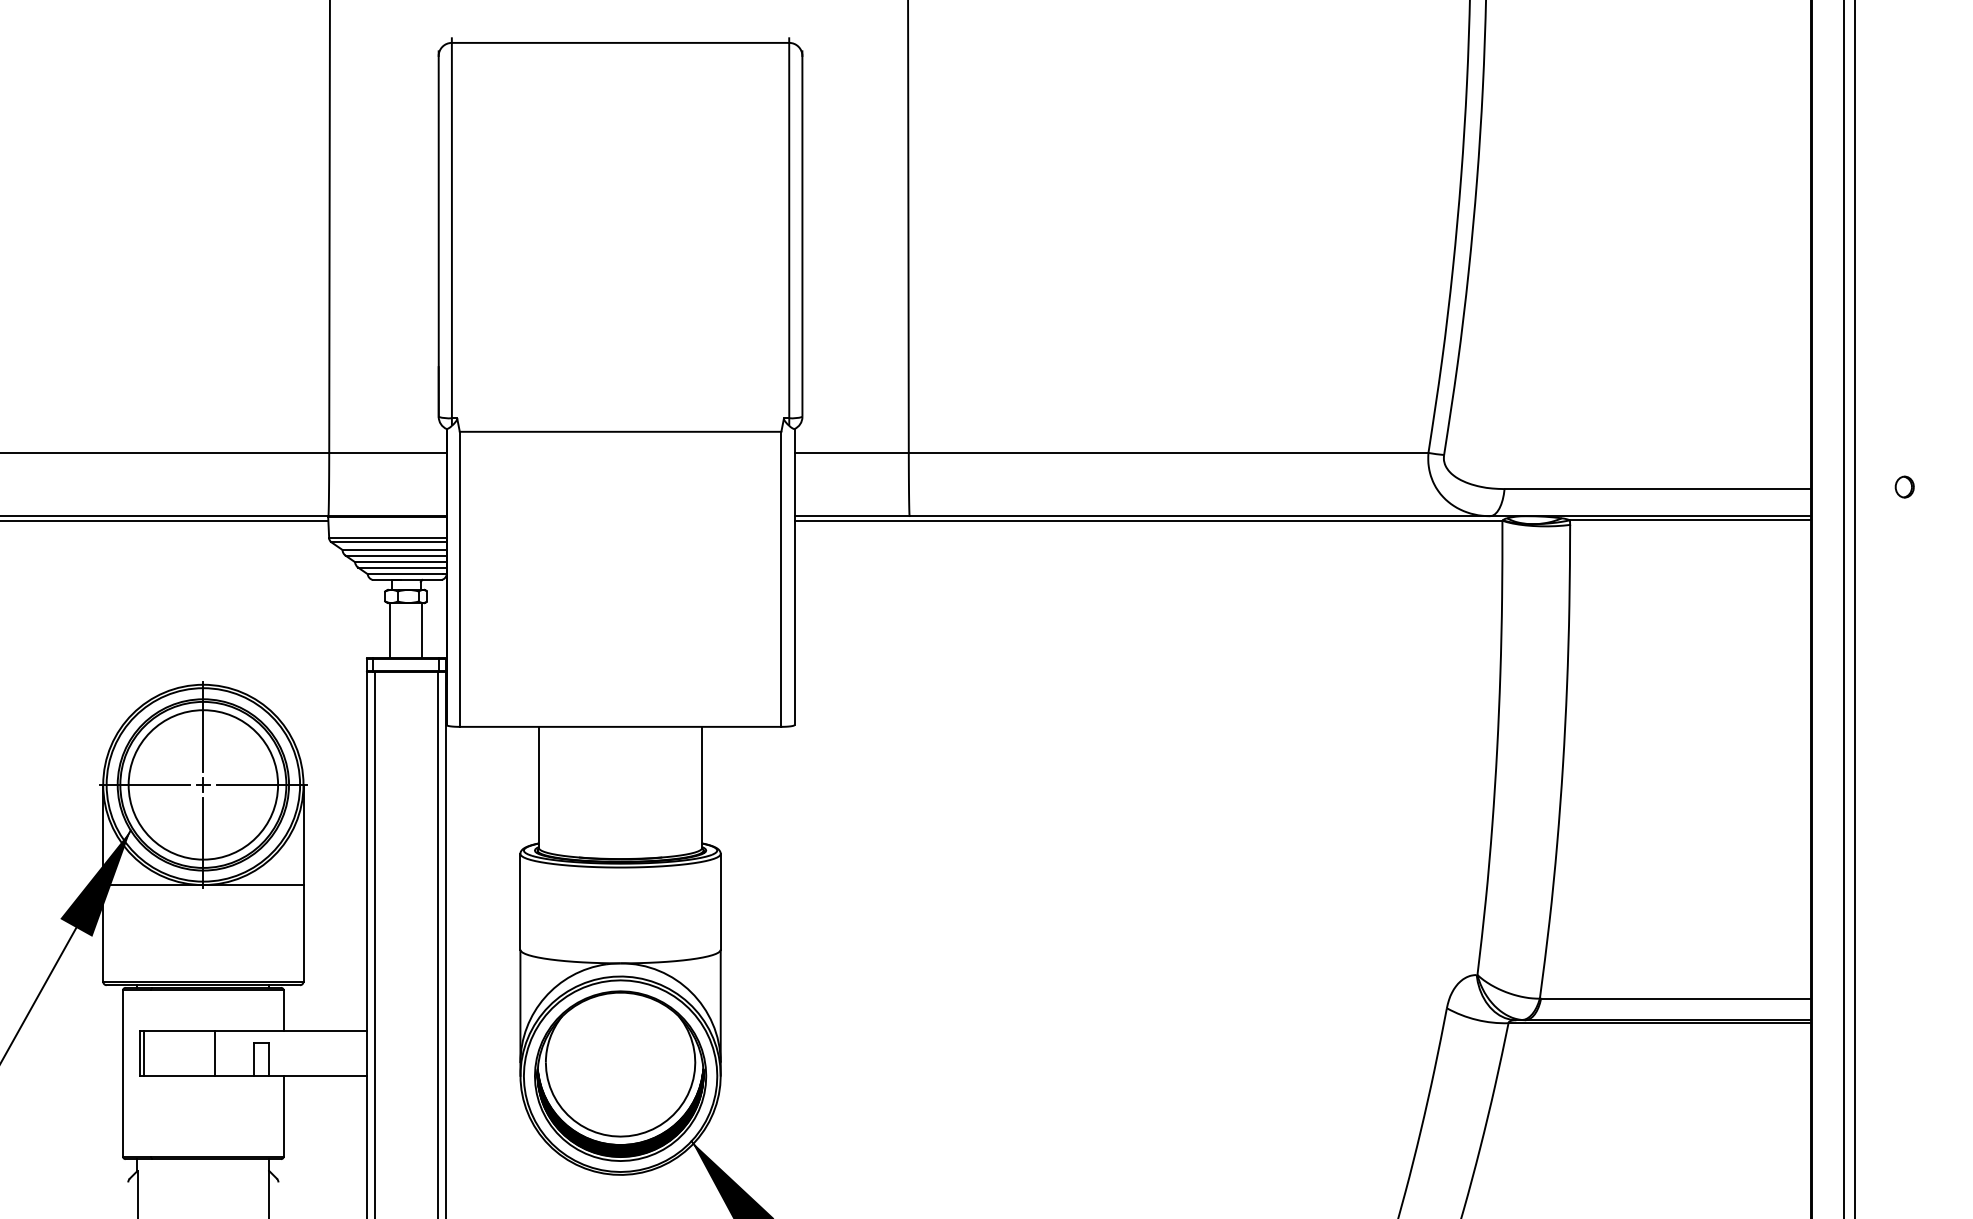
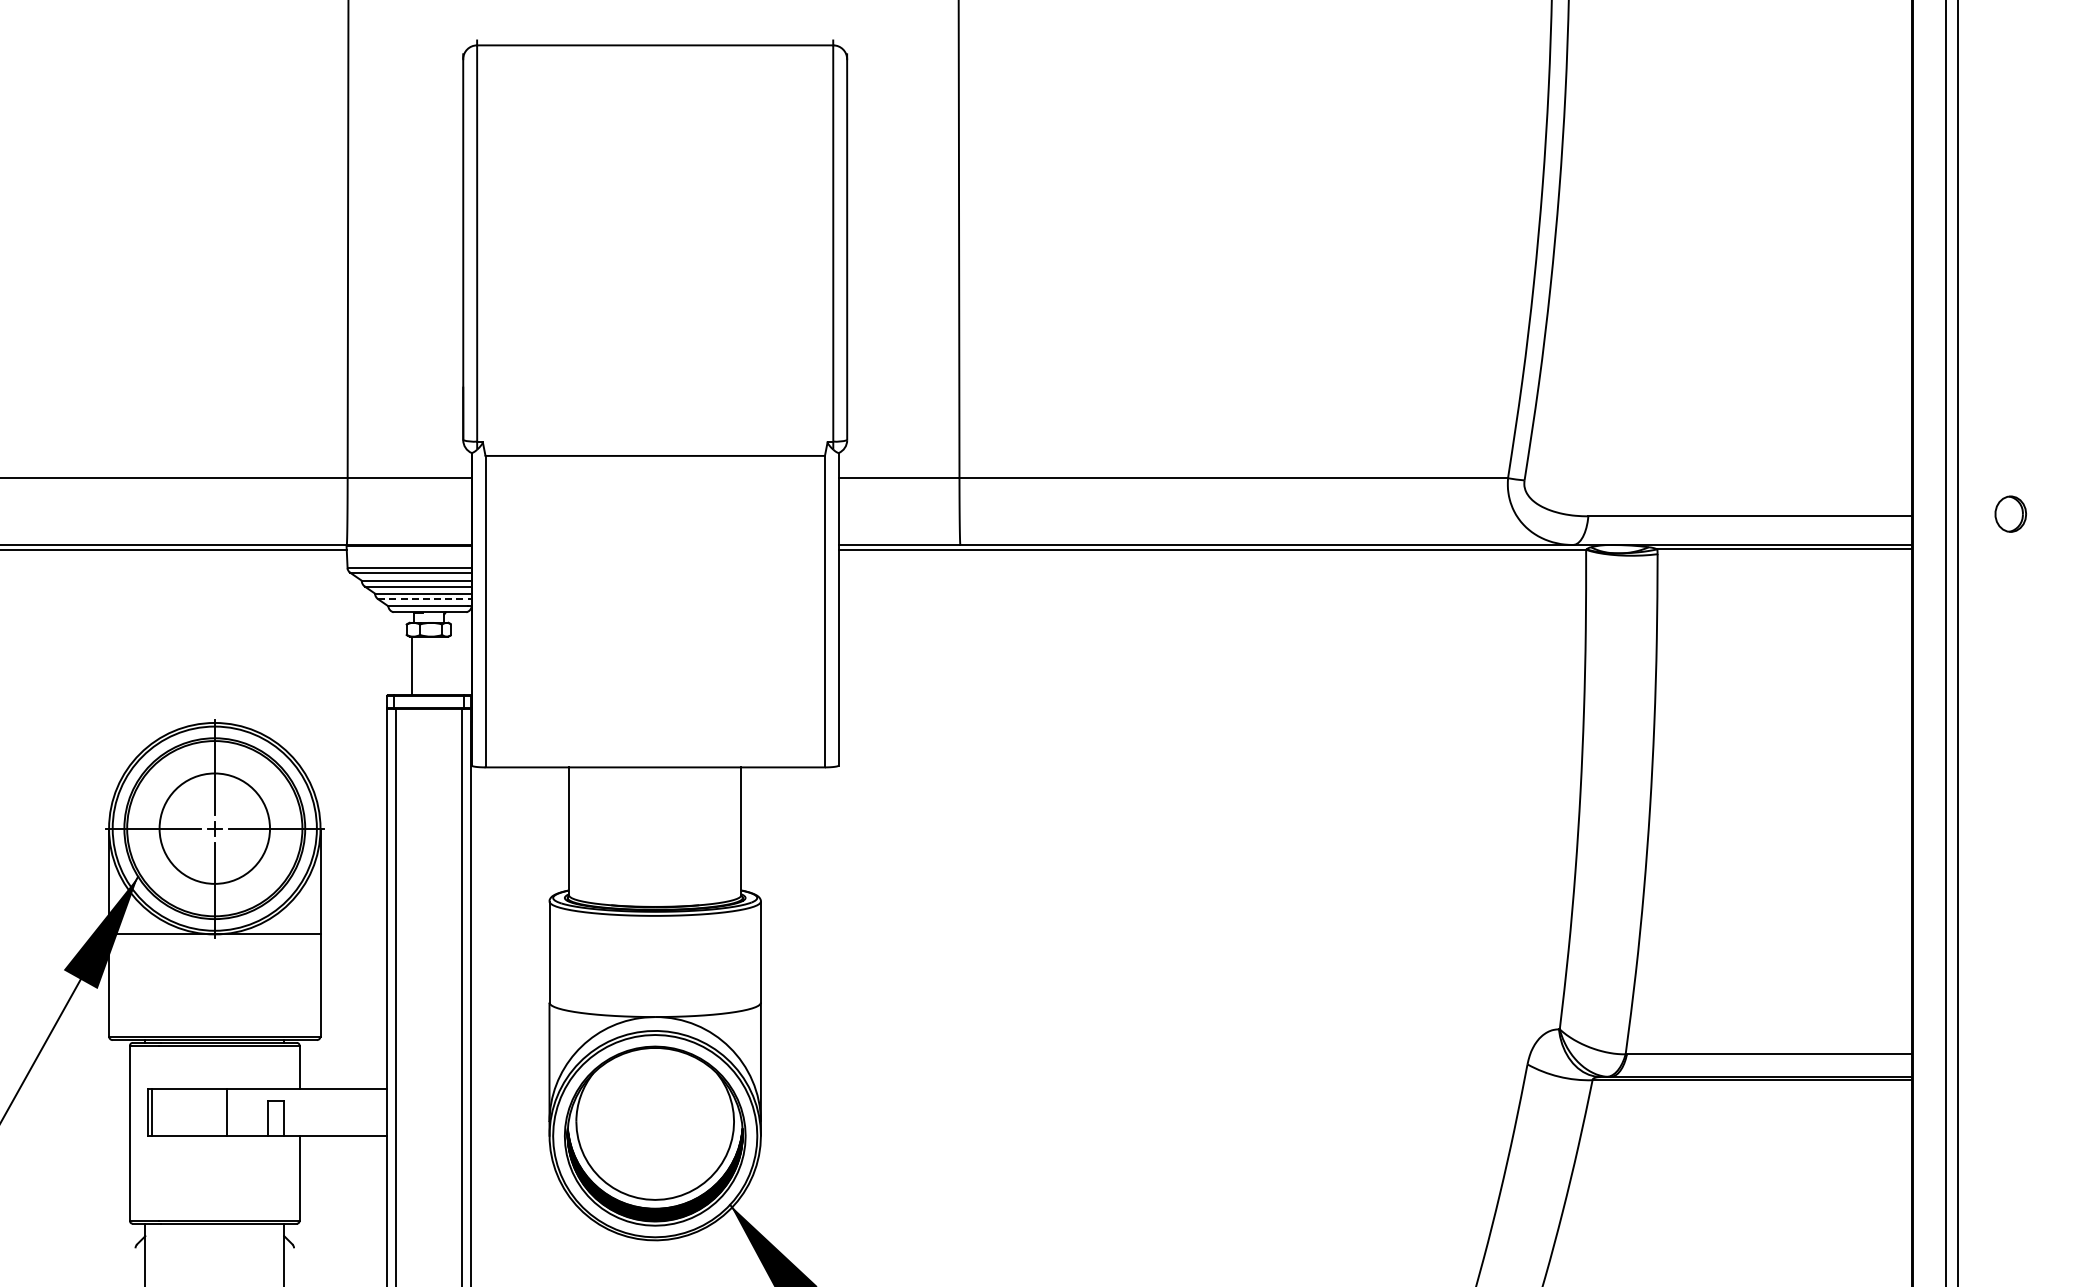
part: (1904, 487) -> (2010, 514), size x1.6
line: (402, 567) -> (424, 599), solid -> dashed
line: (421, 630) -> (445, 665), removed
circle: (203, 784) -> (214, 828), size x0.7

